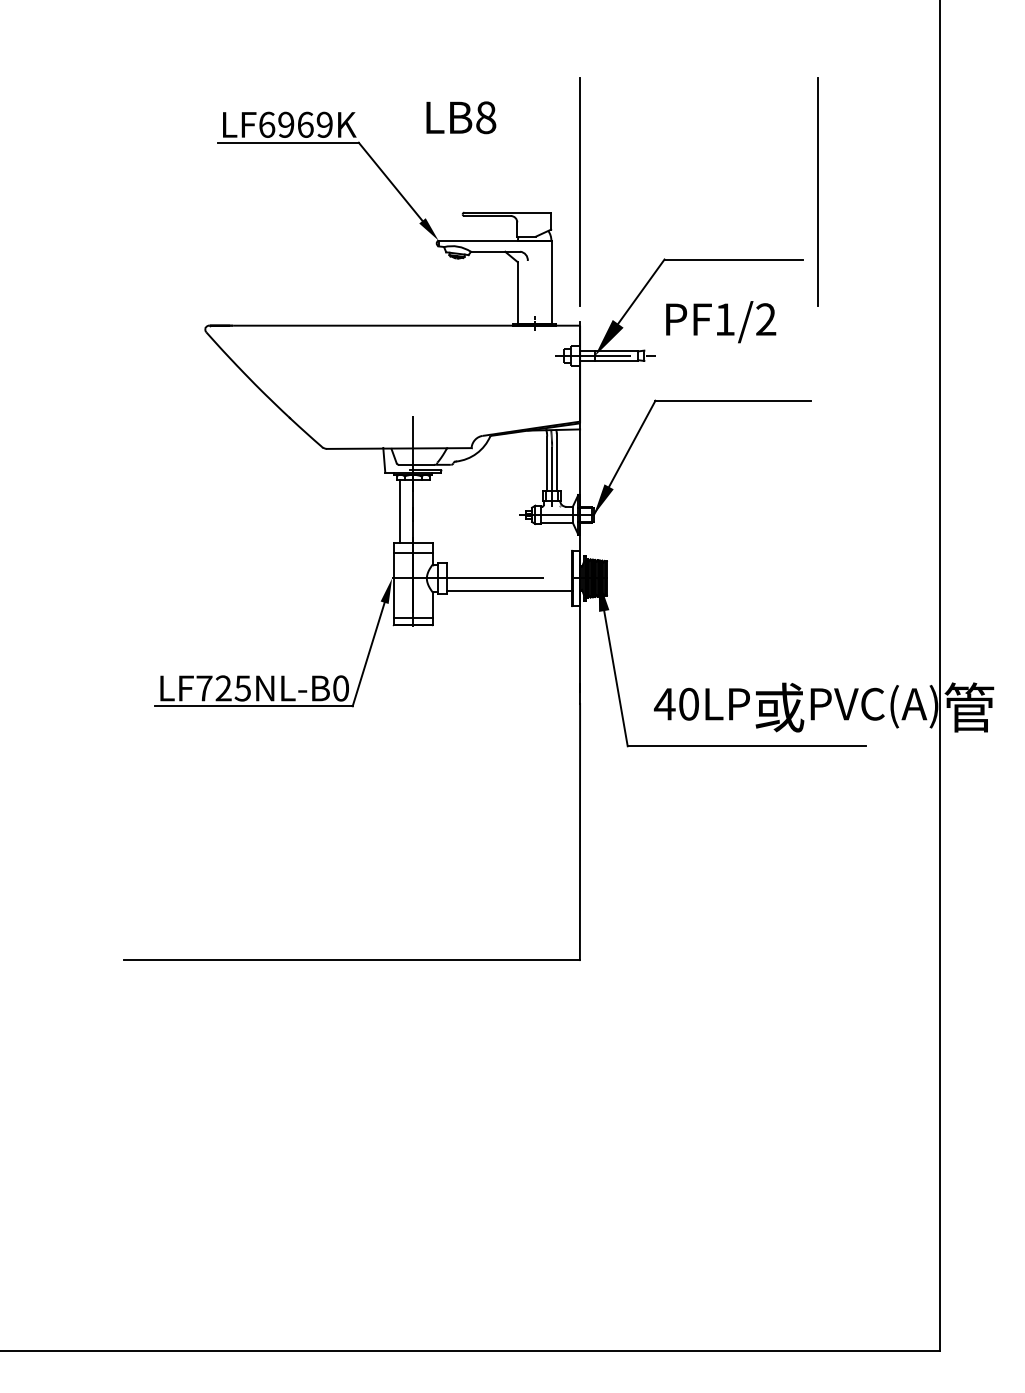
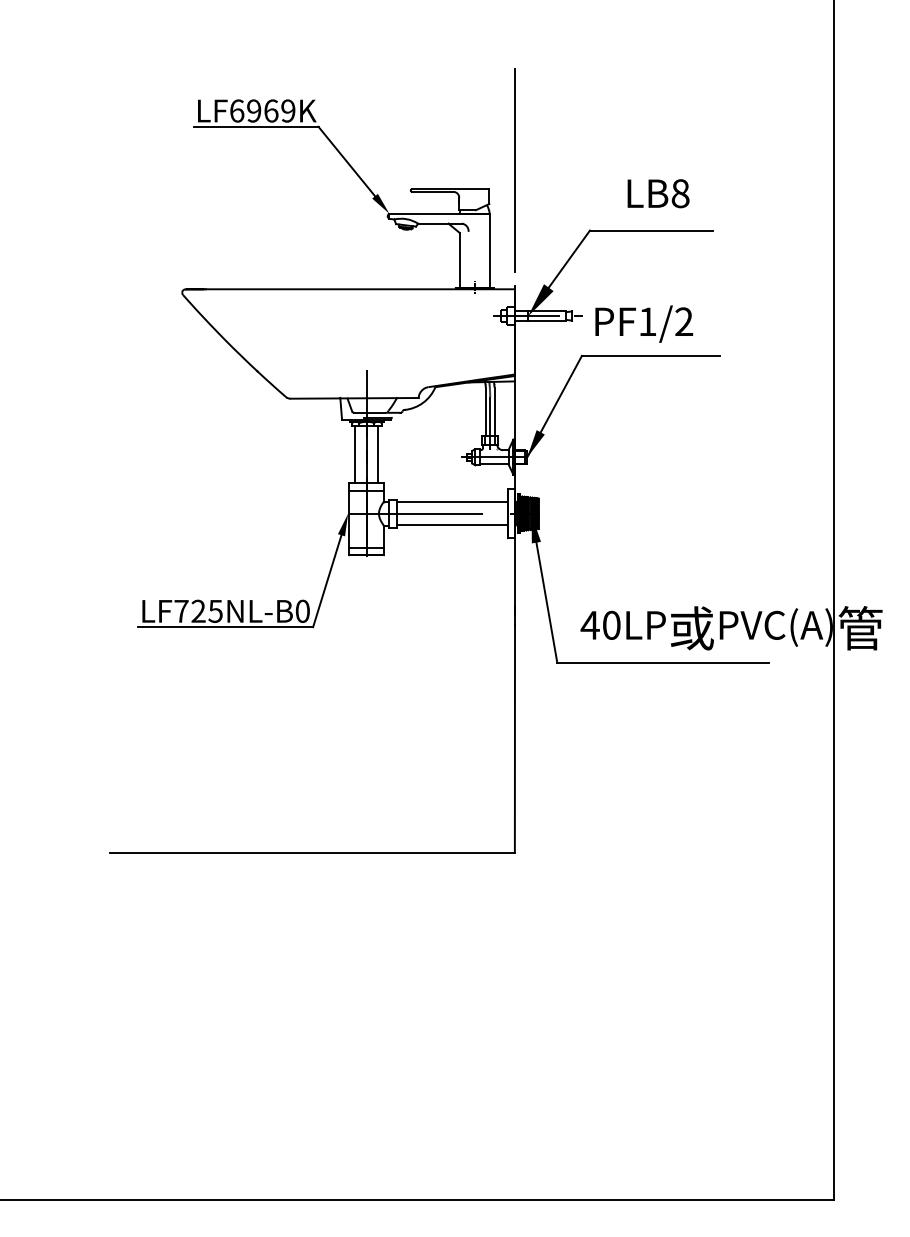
text: (461, 117) -> (658, 193), moved
line: (817, 191) -> (725, 170), removed
text: (721, 321) -> (644, 323), moved
line: (425, 510) -> (377, 453), added
line: (509, 565) -> (452, 502), added

